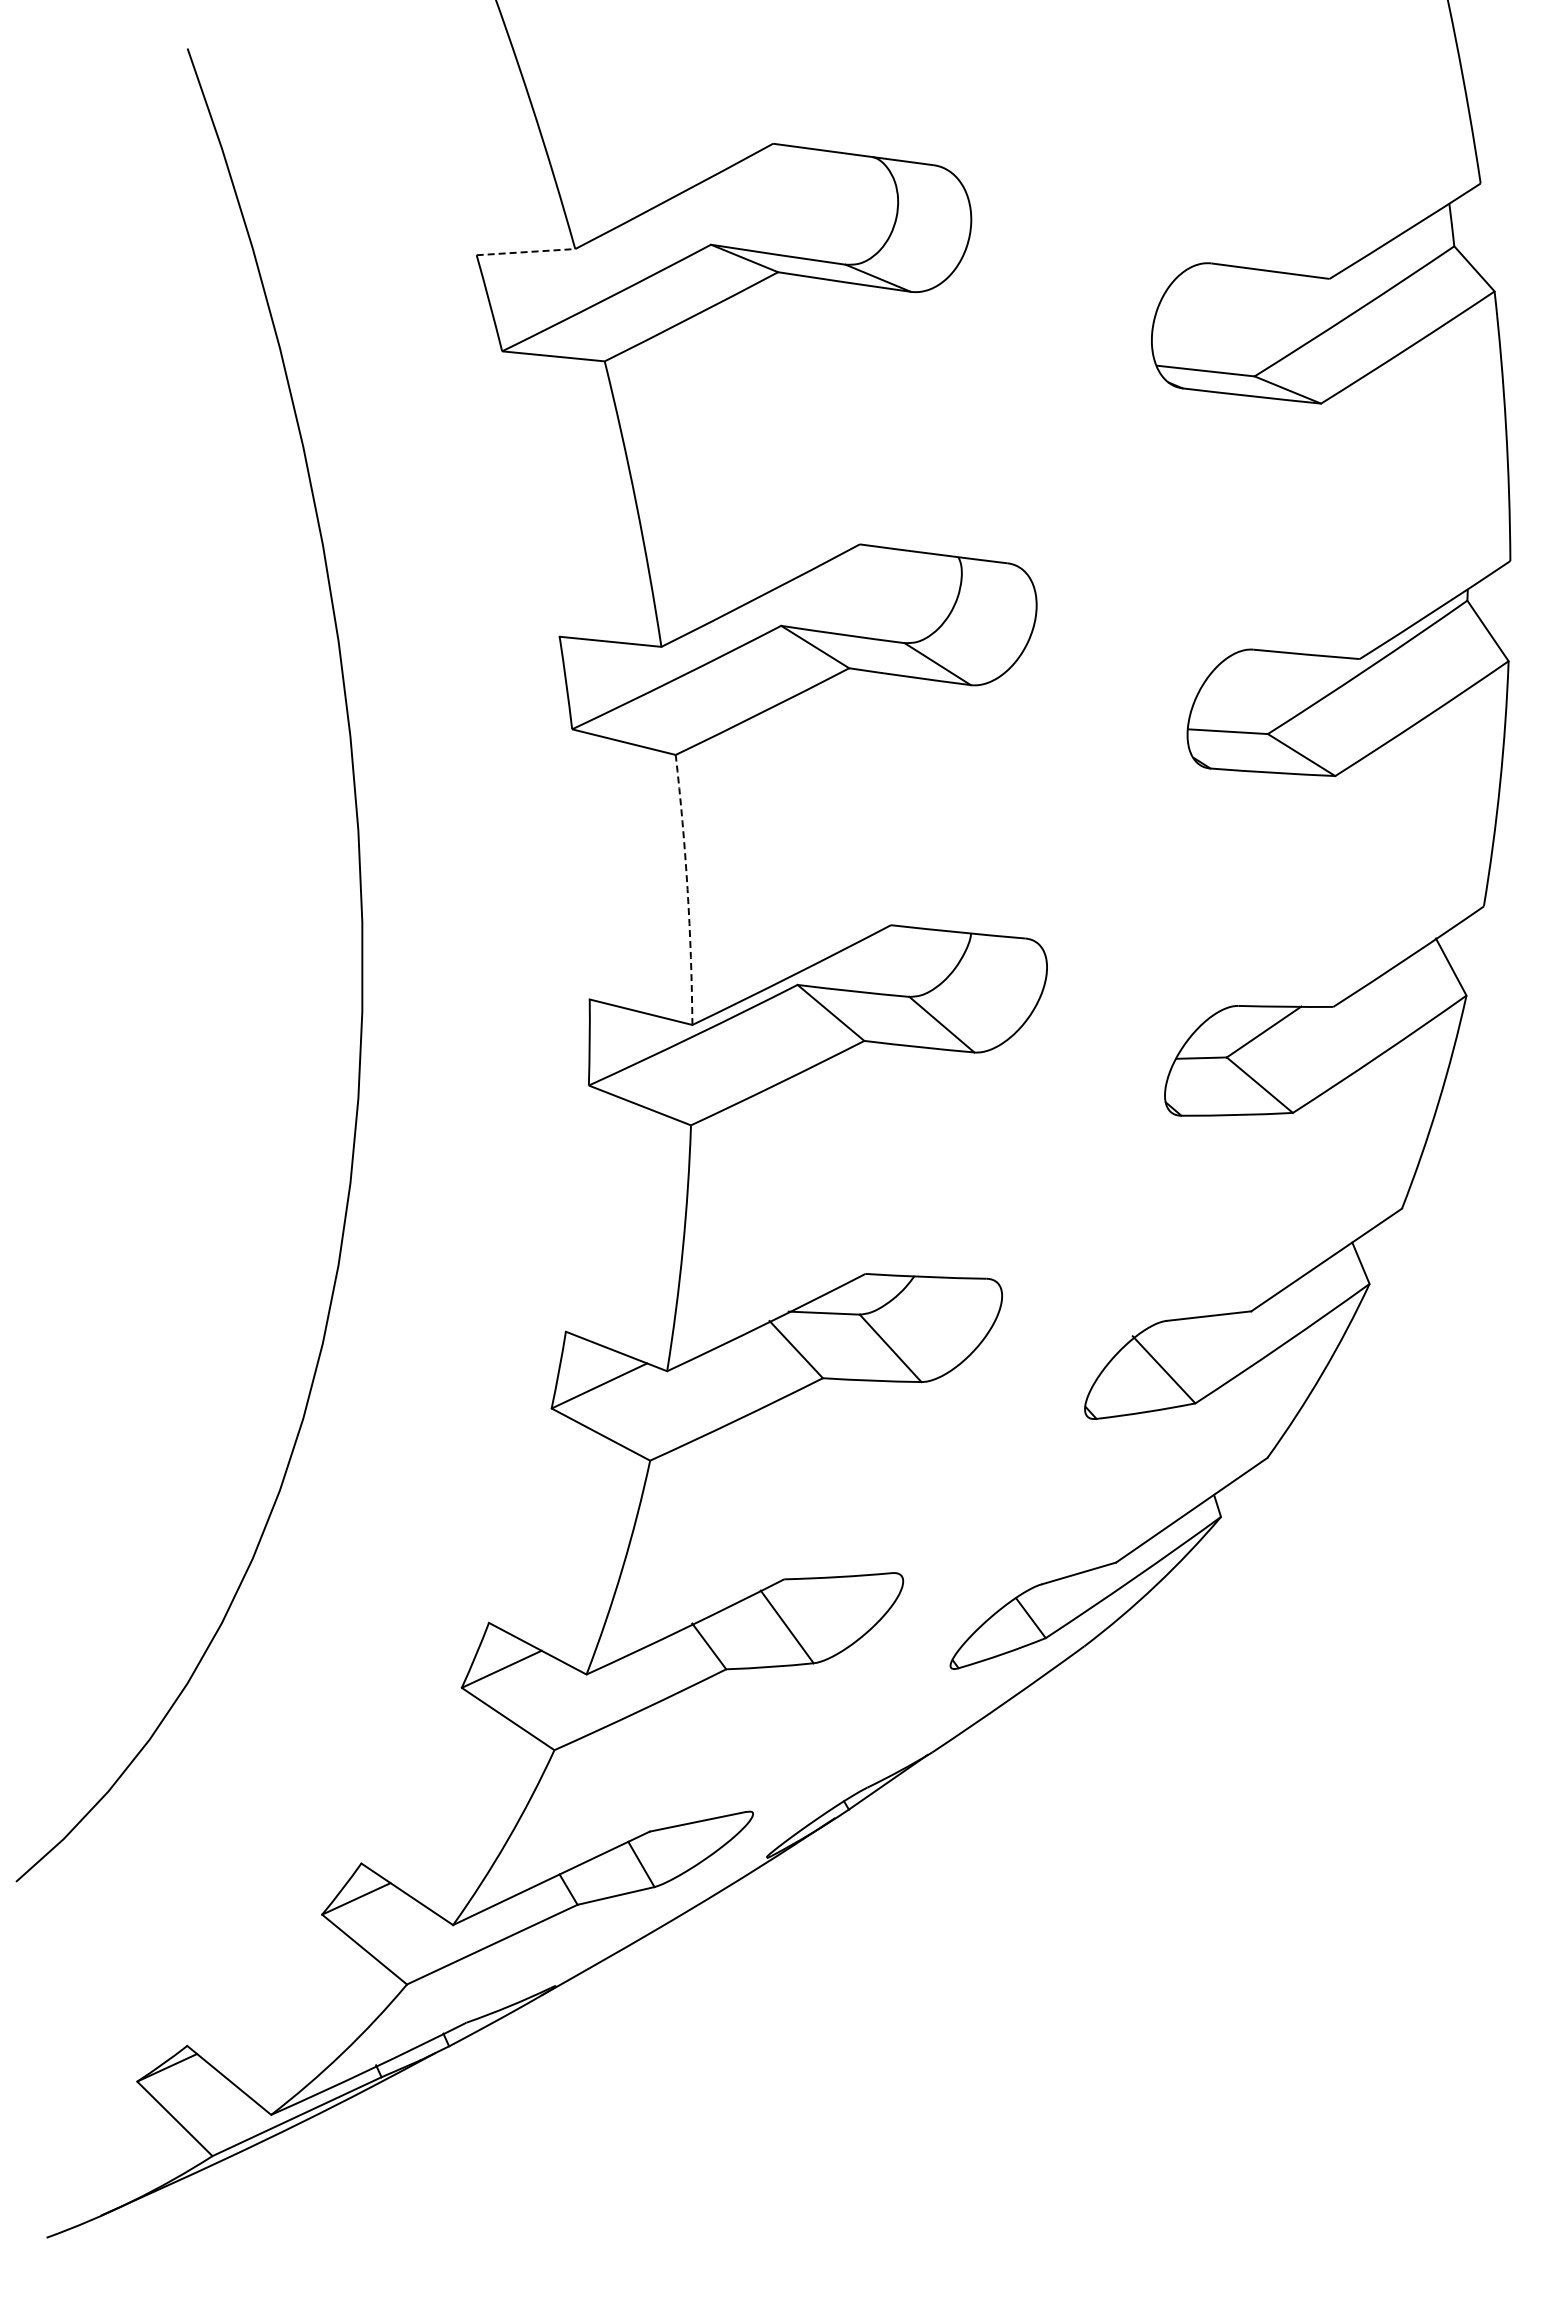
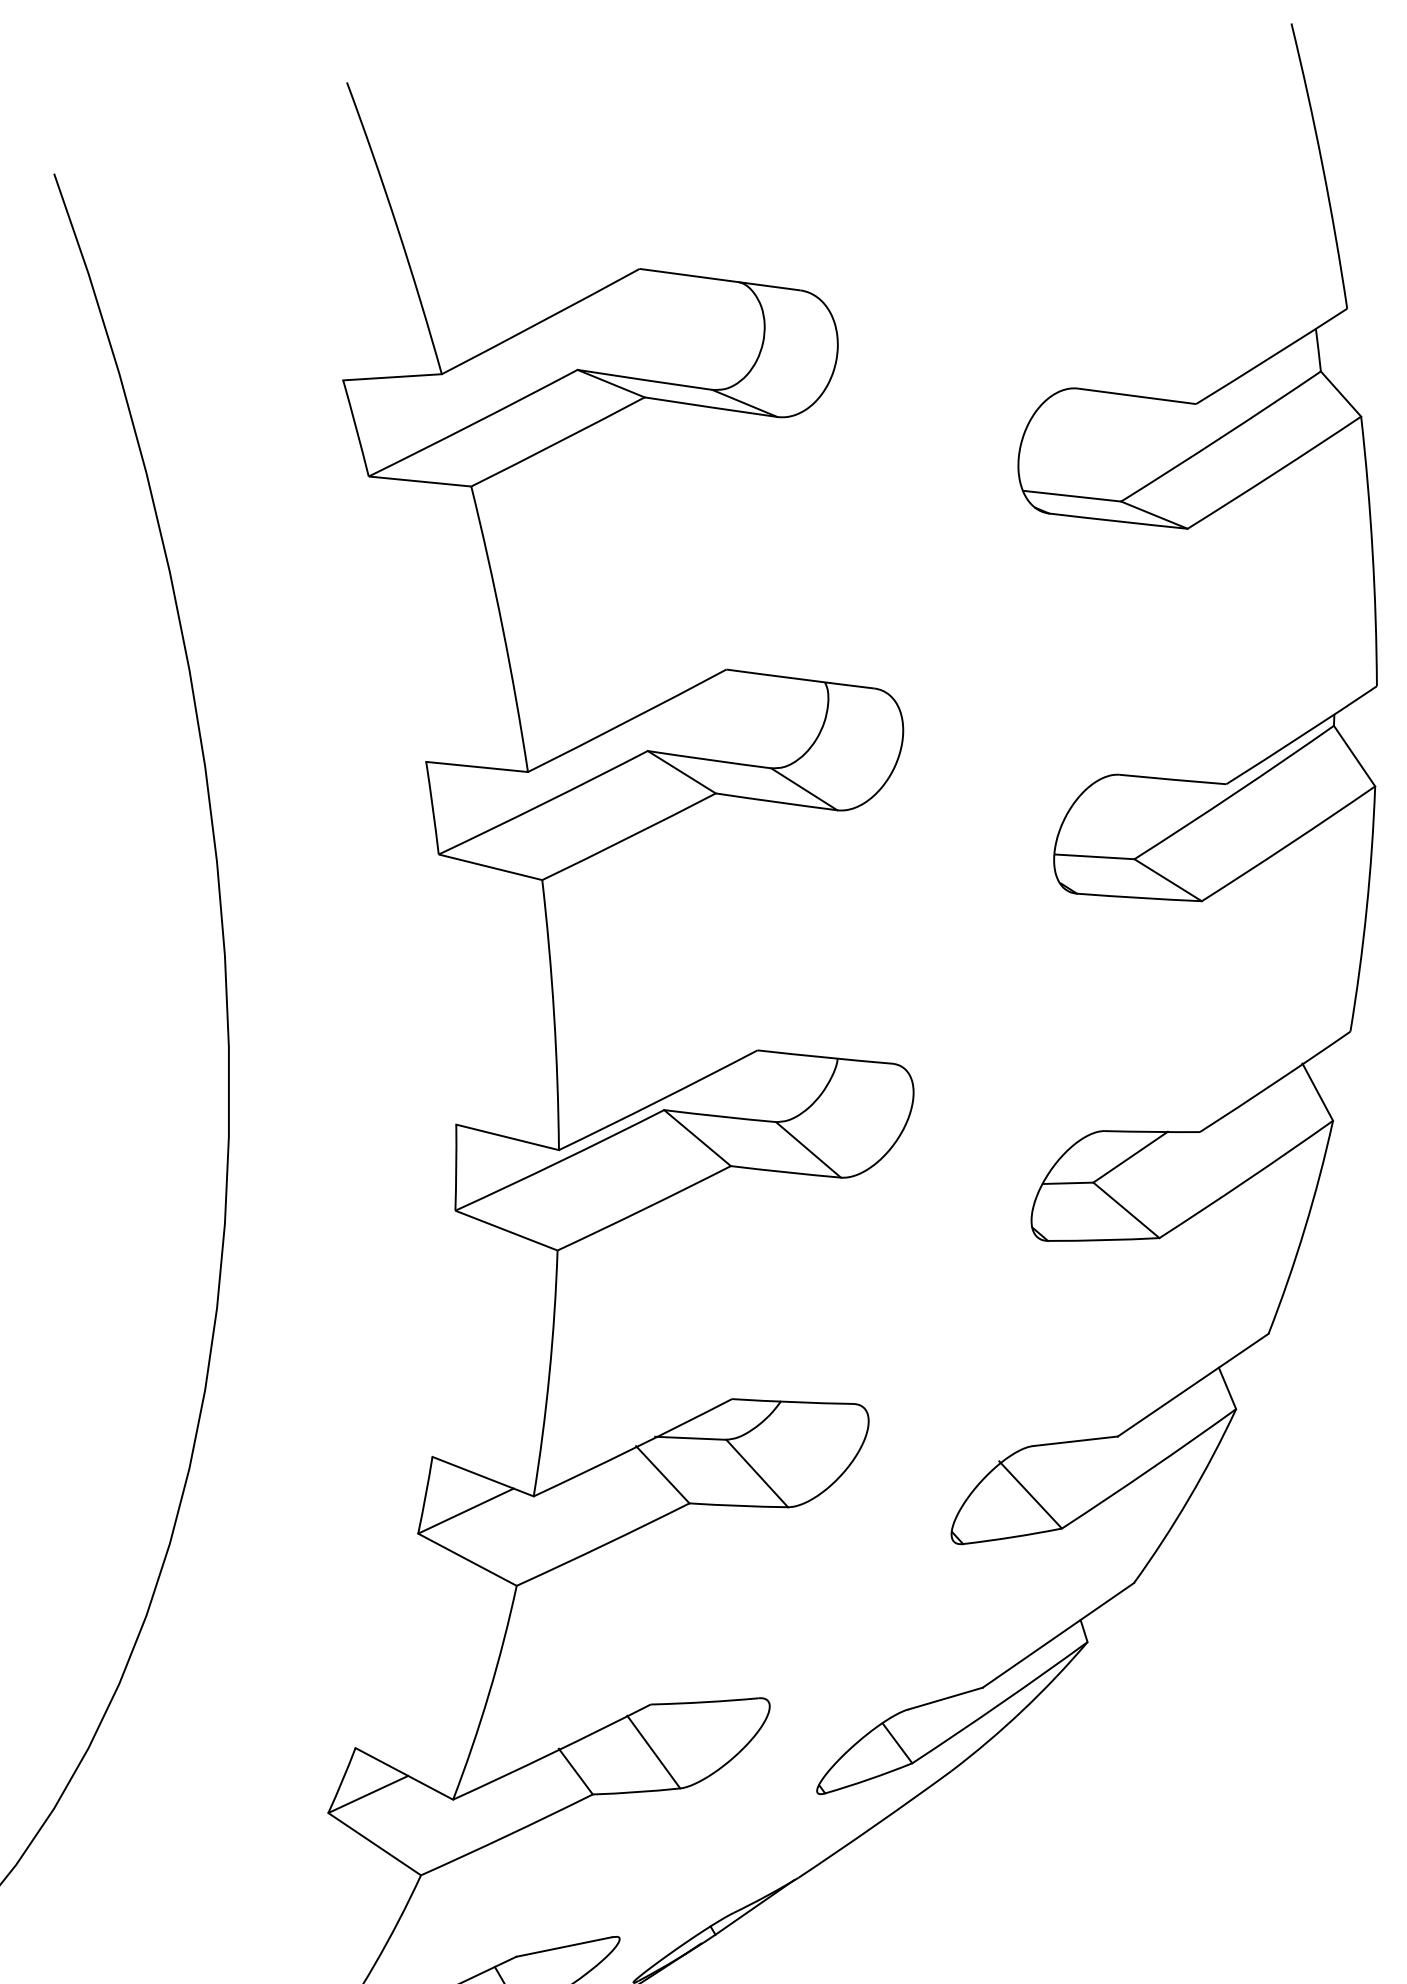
line: (526, 252) -> (393, 377), dashed -> solid
arc: (687, 889) -> (554, 1014), dashed -> solid

